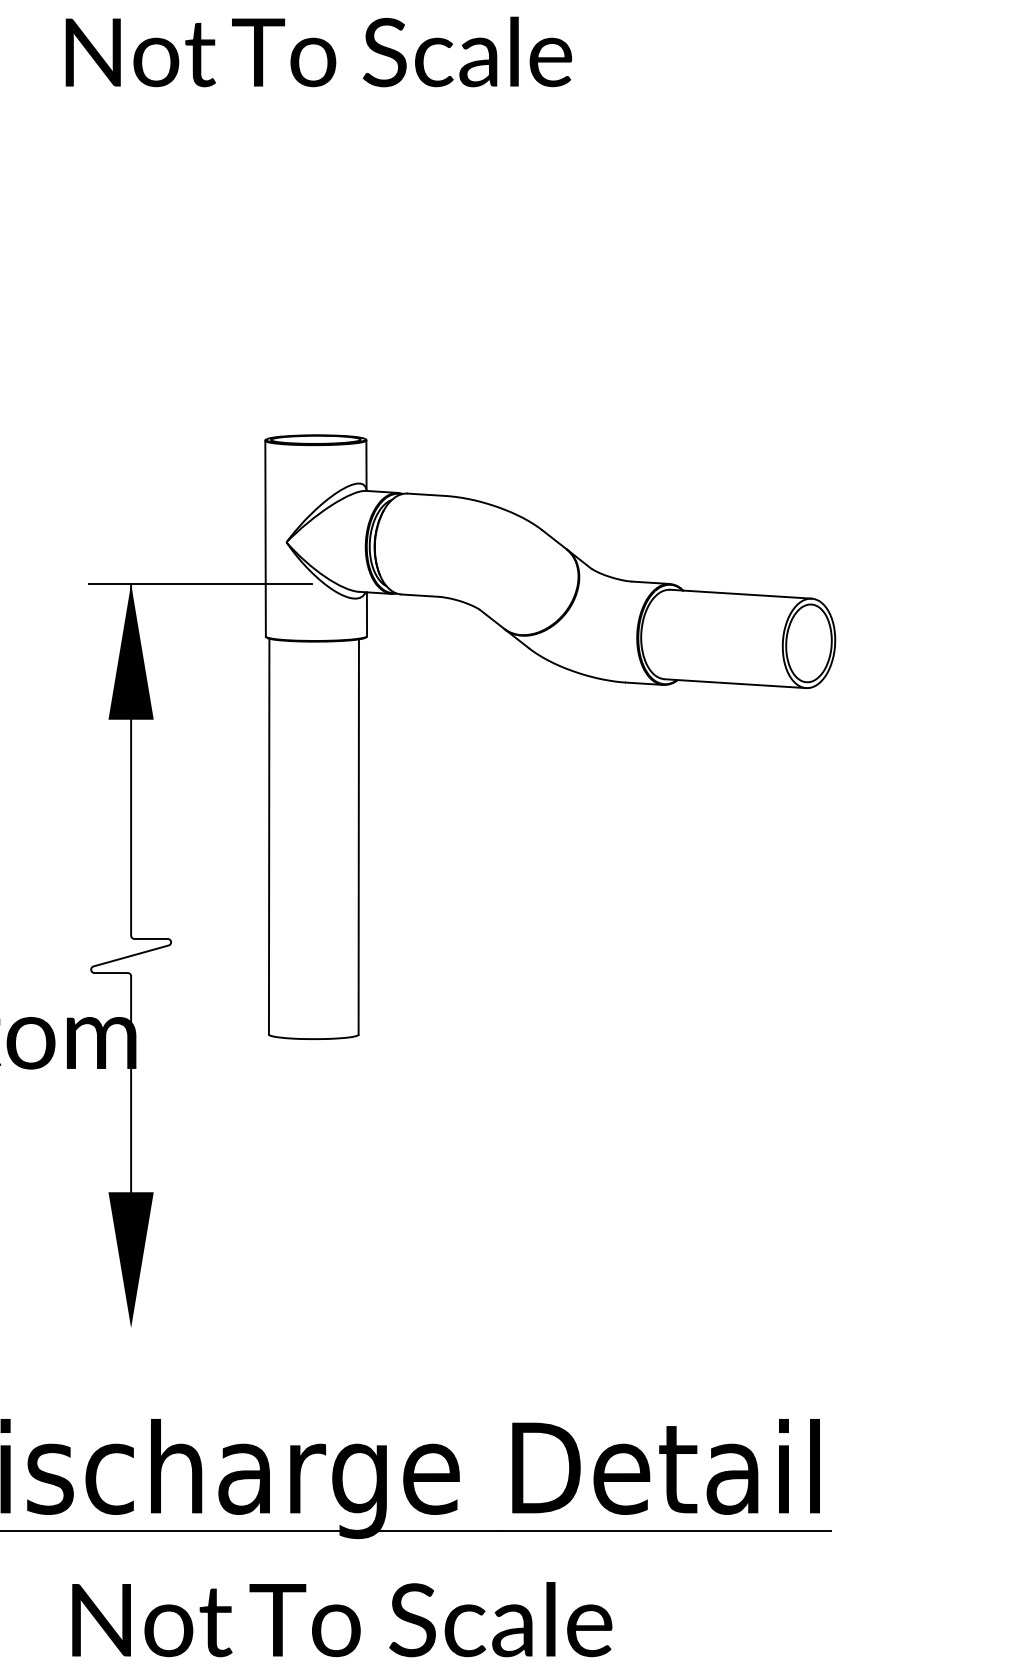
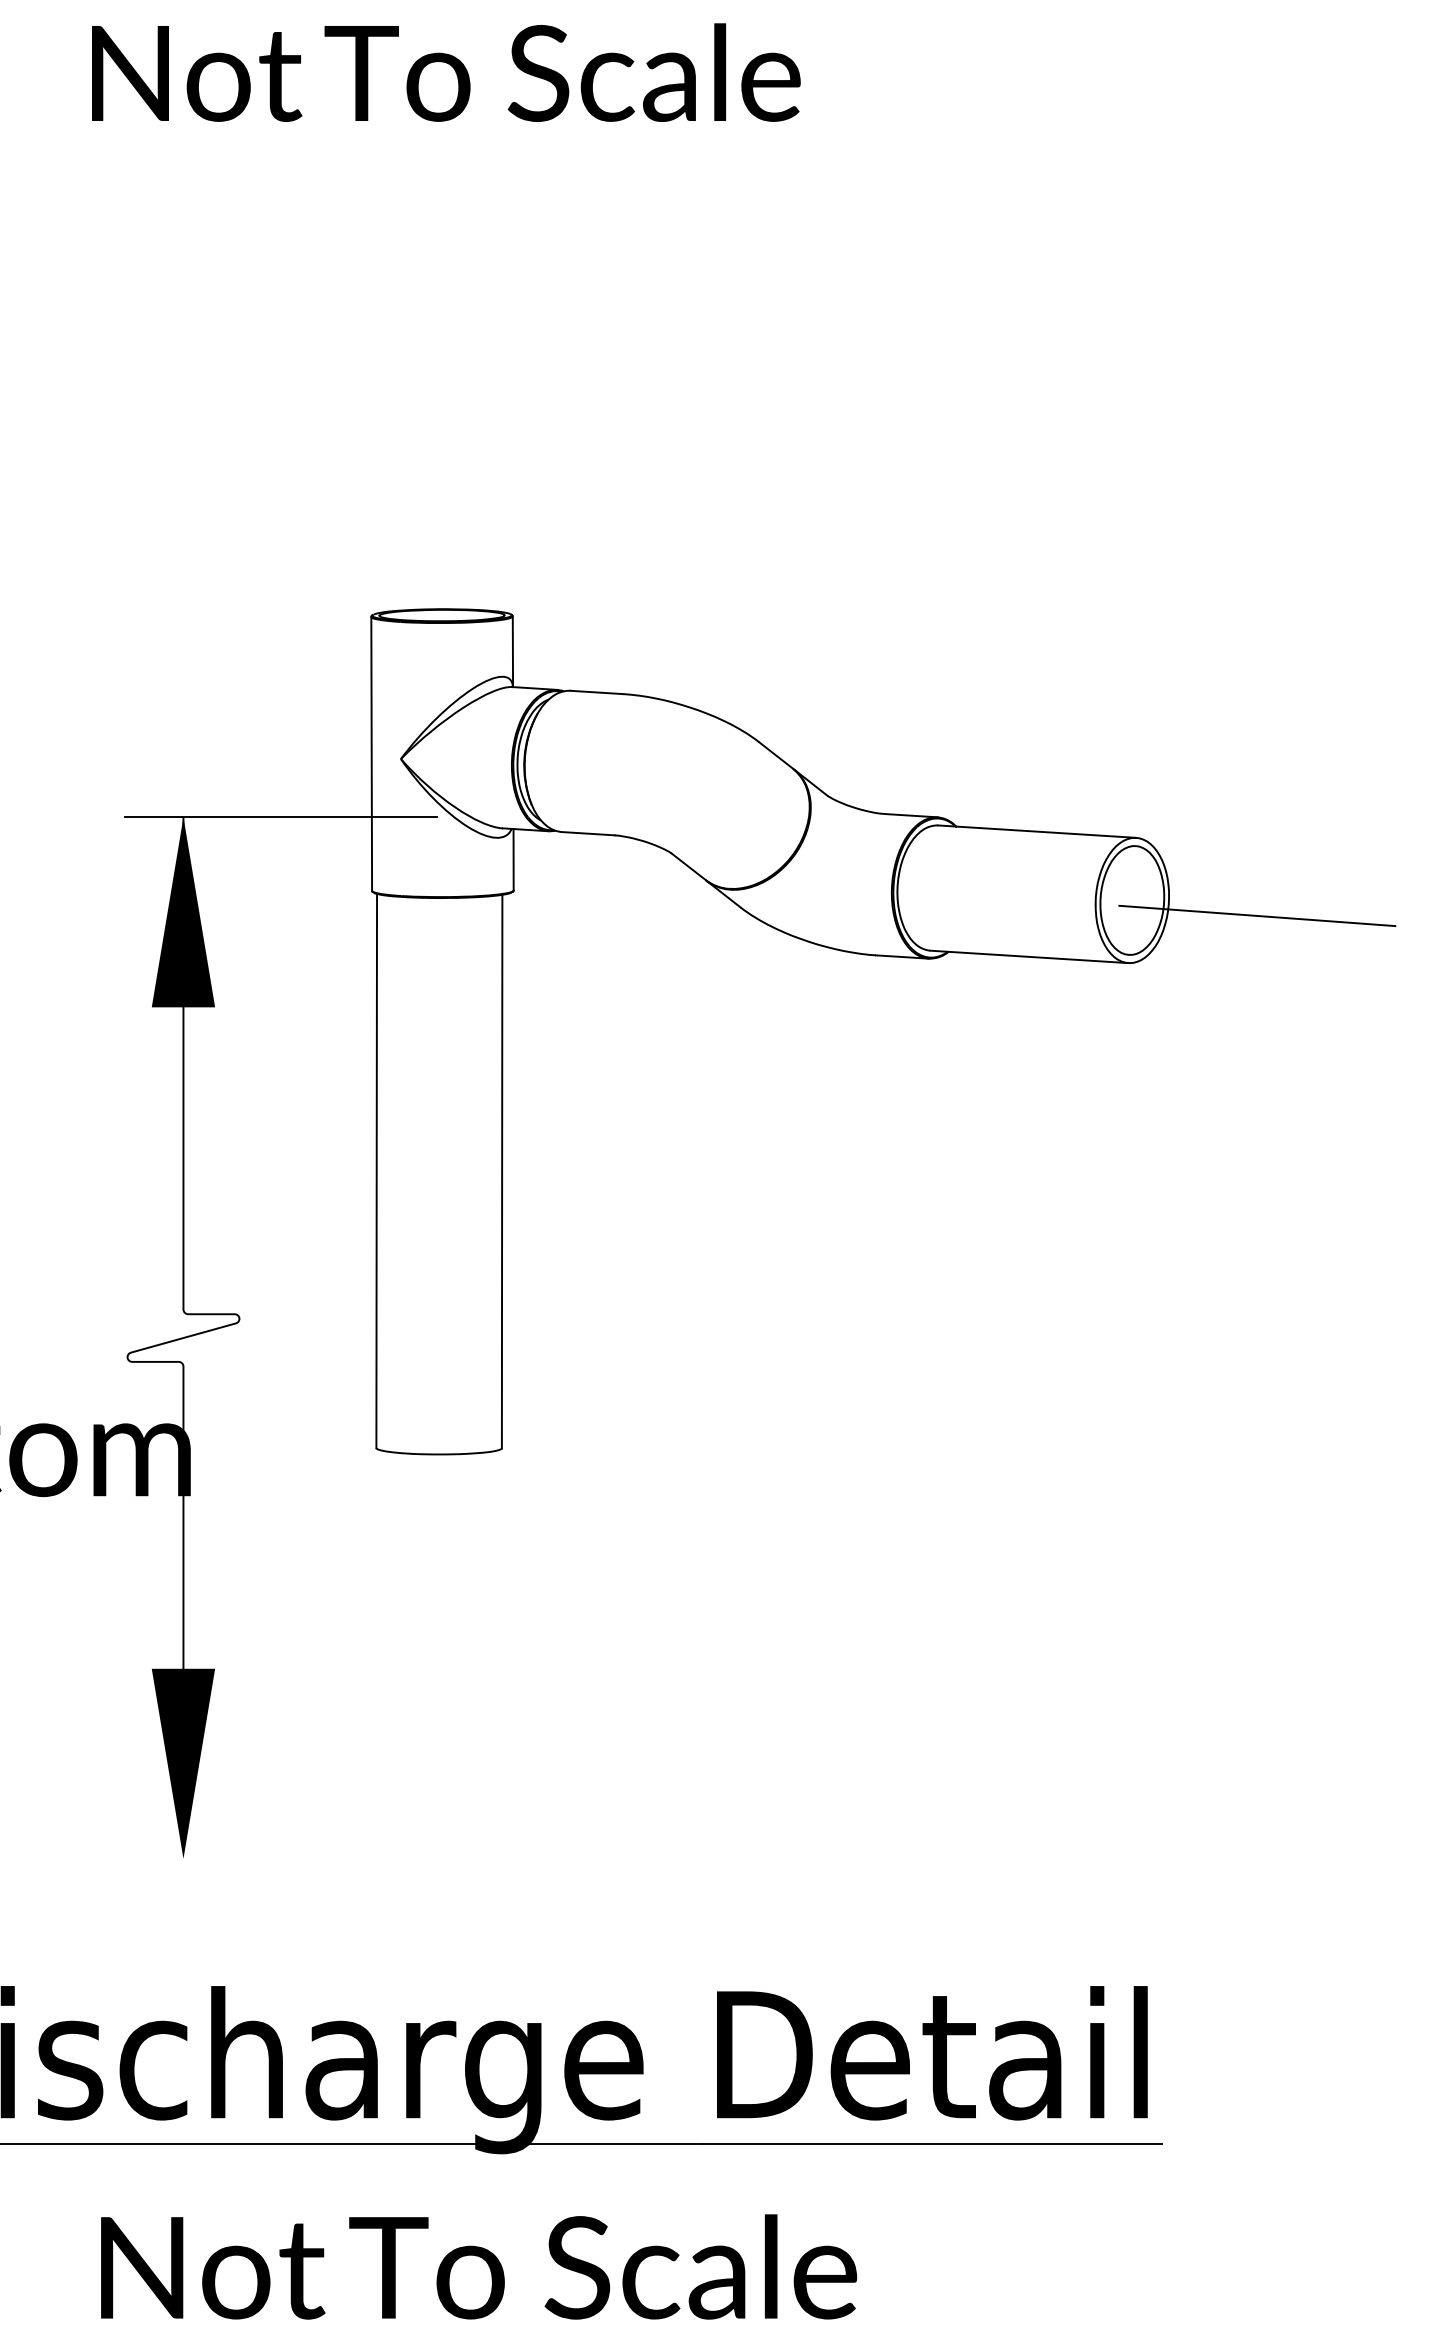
line: (898, 654) -> (1257, 915), added

